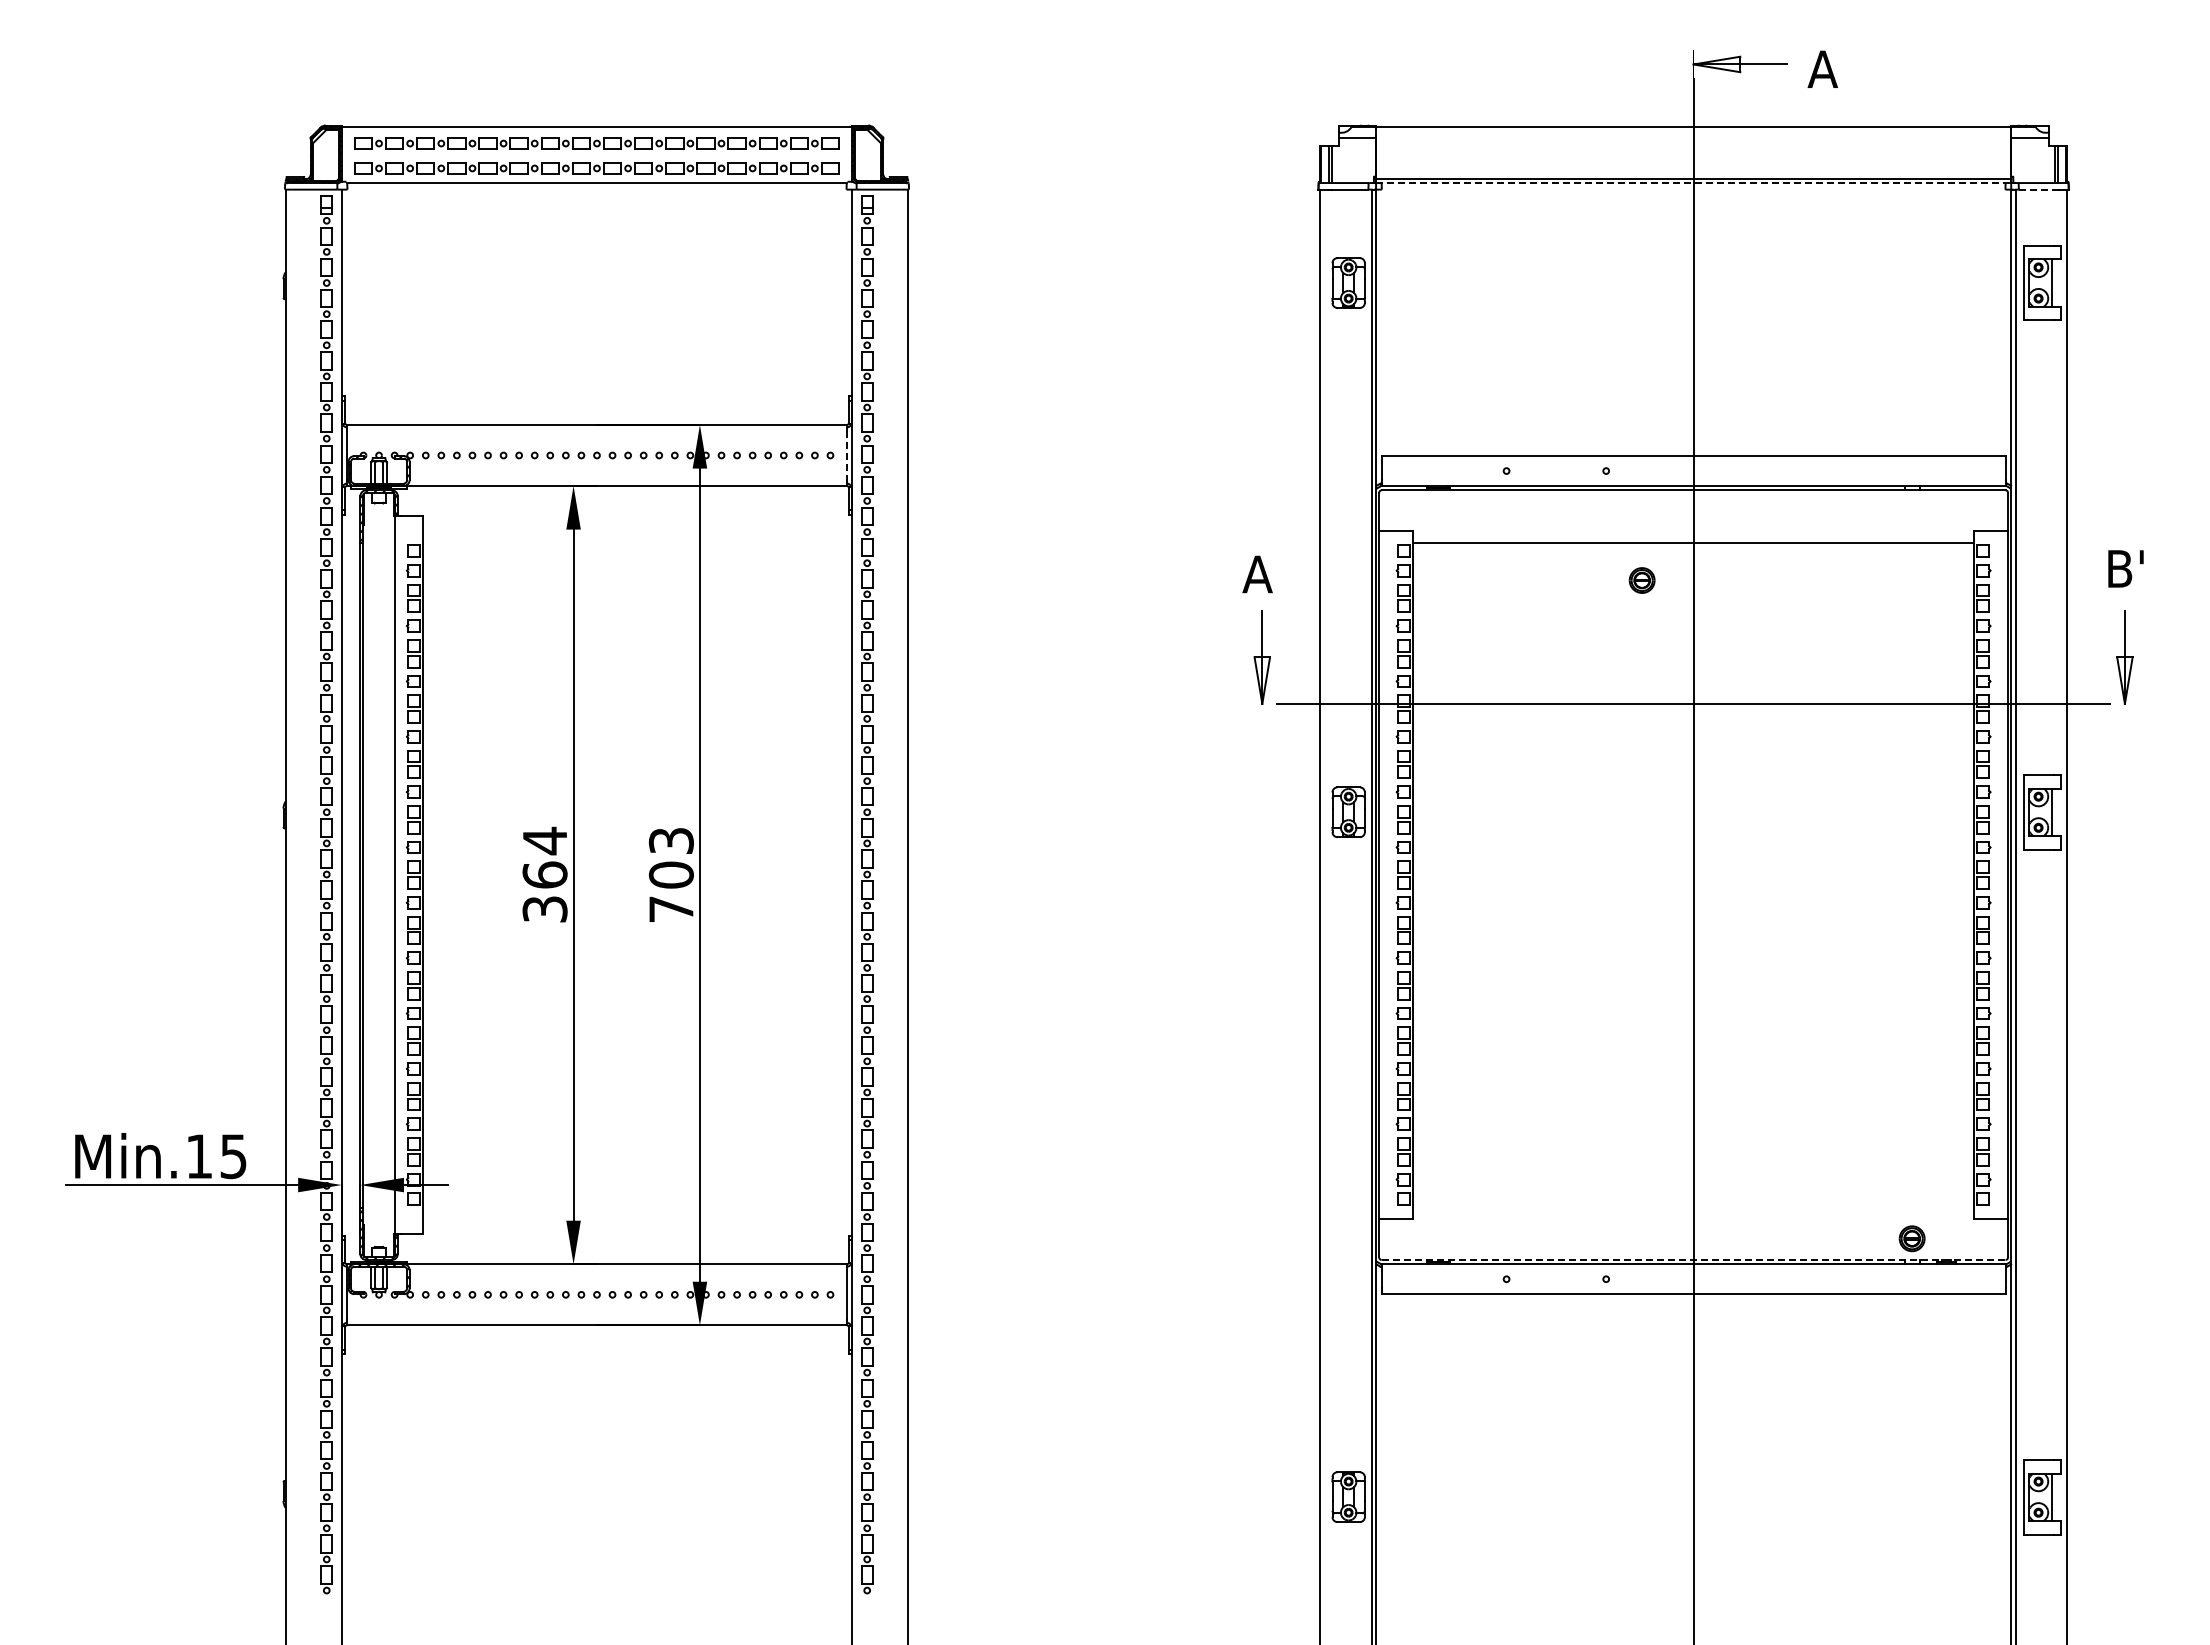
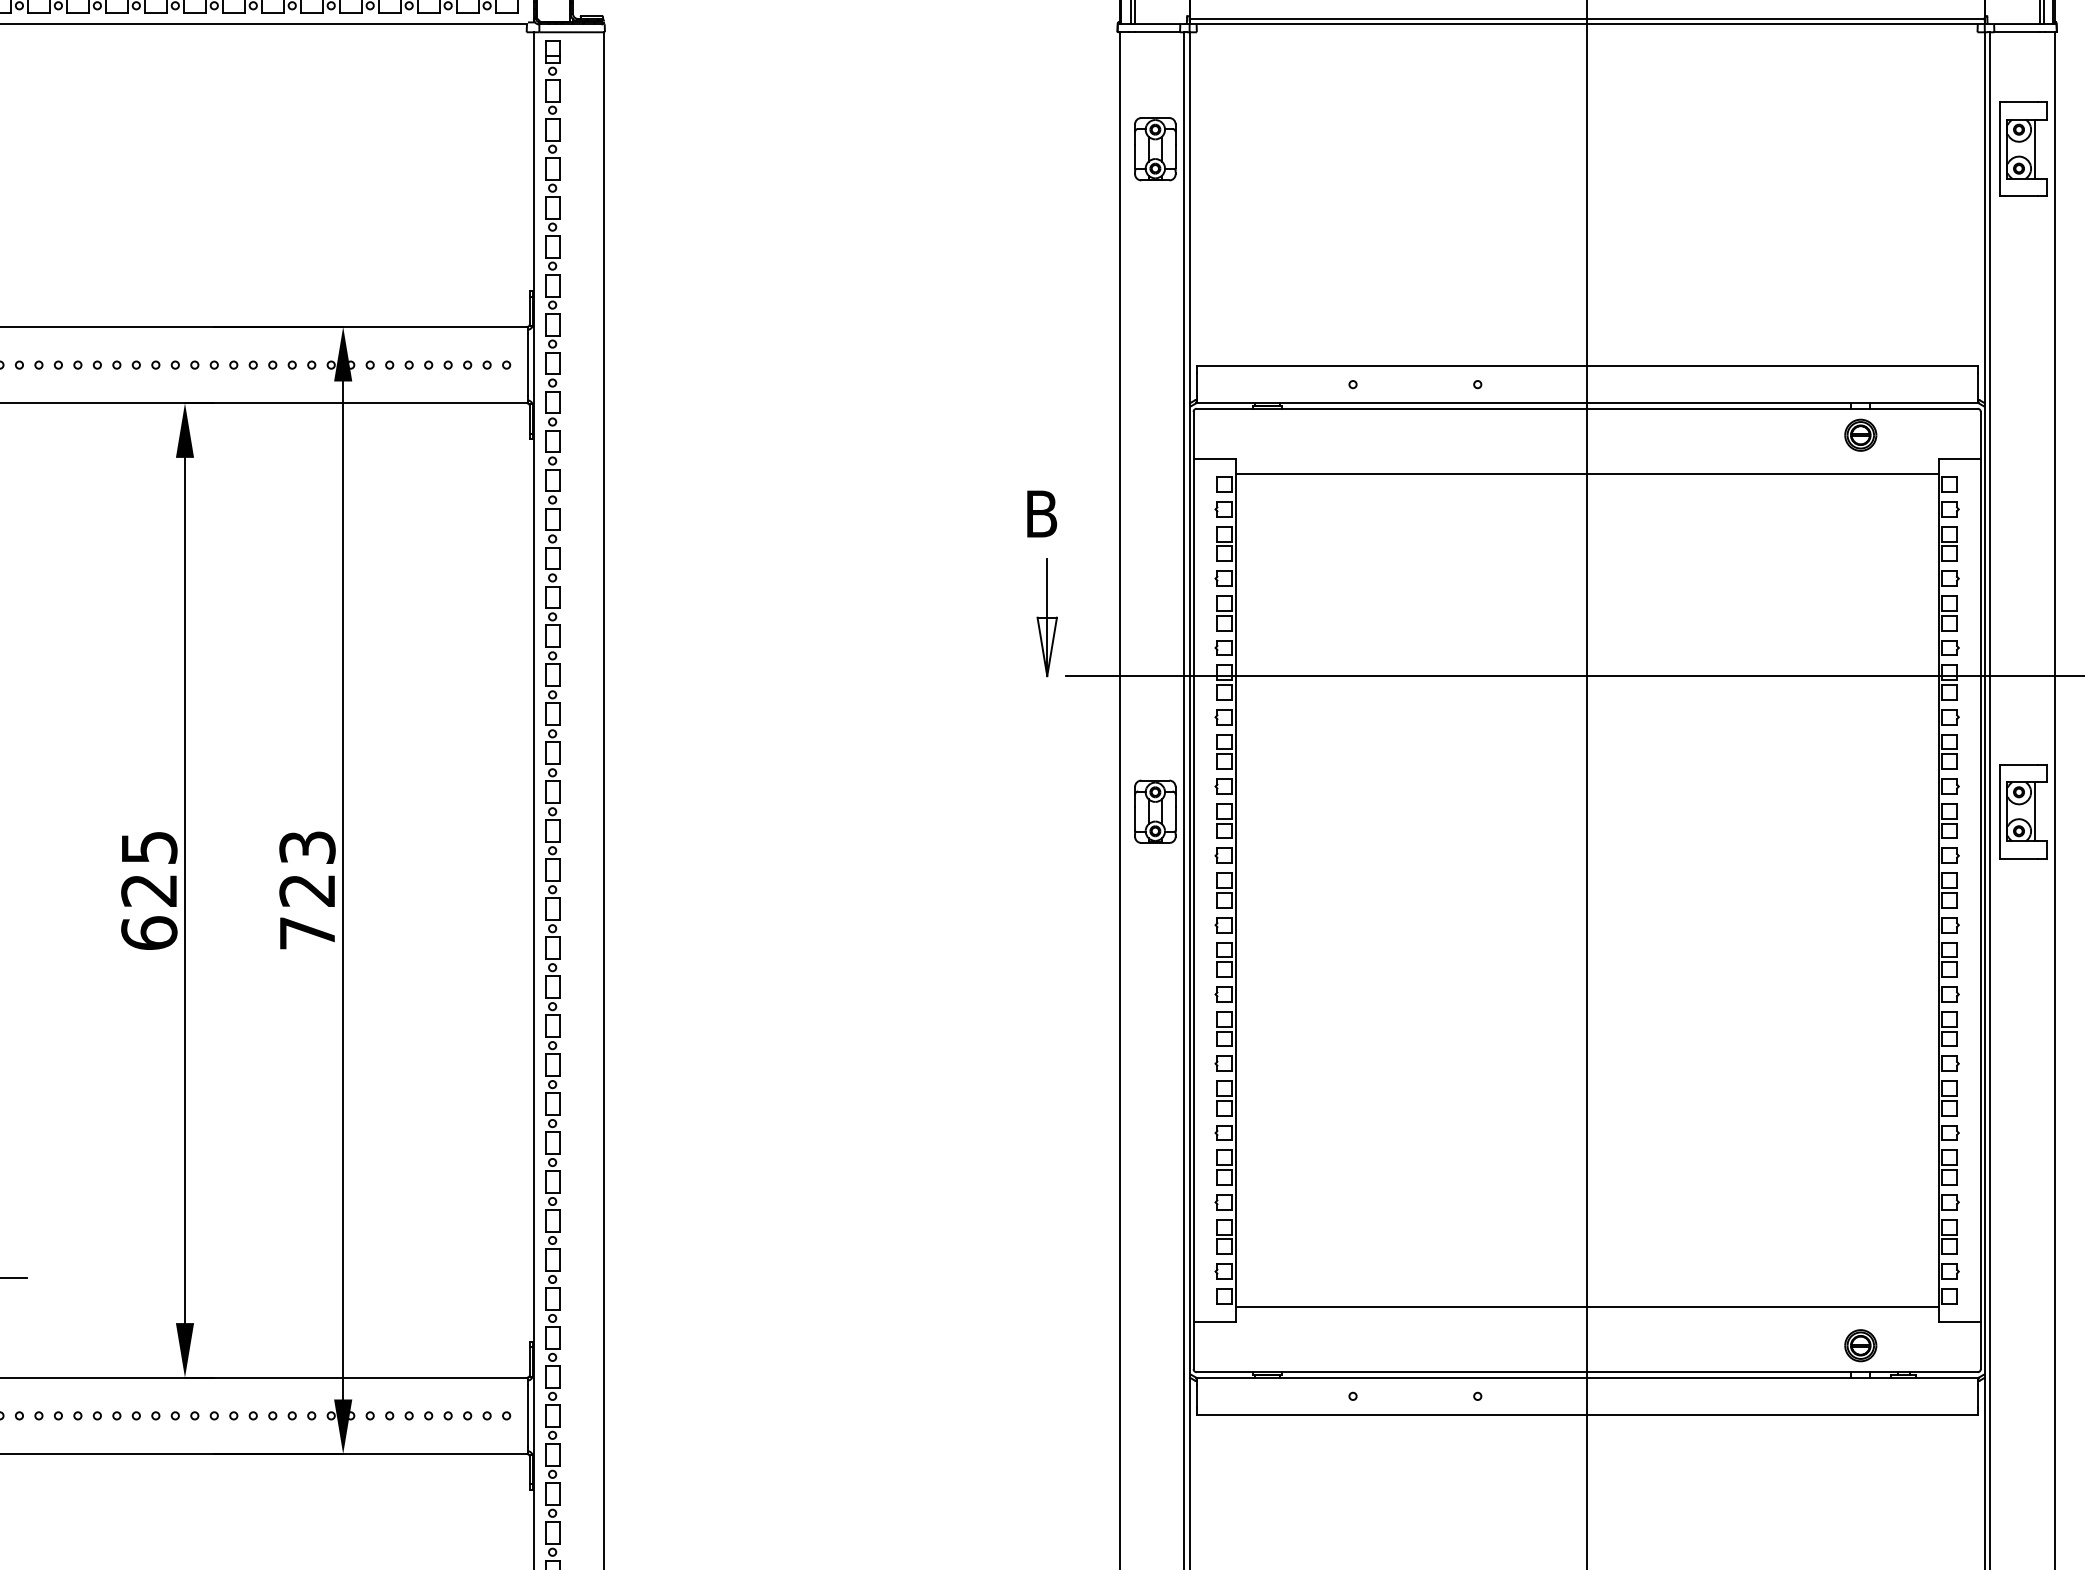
line: (1693, 183) -> (1587, 24), dashed -> solid
line: (2037, 189) -> (2017, 32), dashed -> solid
line: (847, 455) -> (527, 365), dashed -> solid
text: (1257, 574) -> (1041, 514), A -> B
part: (1641, 580) -> (1859, 435), moved
text: (544, 874) -> (148, 889), 364 -> 625
text: (670, 874) -> (306, 889), 703 -> 723
line: (1693, 1207) -> (1587, 1306), added
line: (1693, 1259) -> (1587, 1371), dashed -> solid

